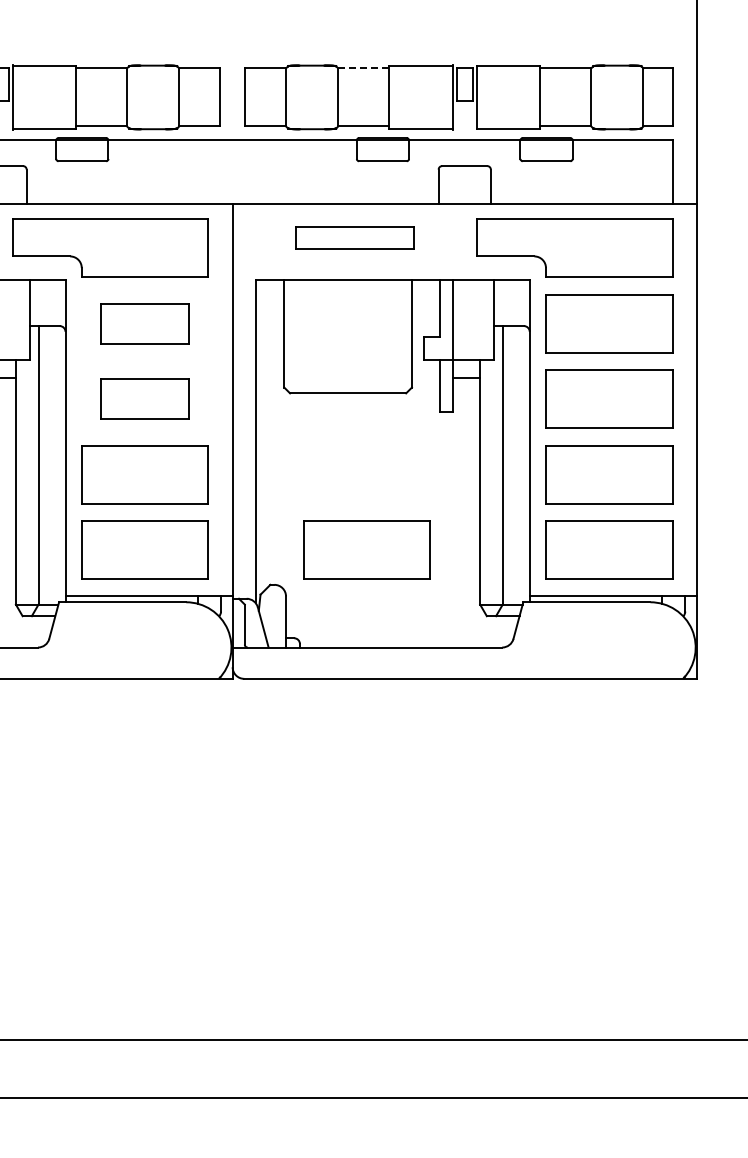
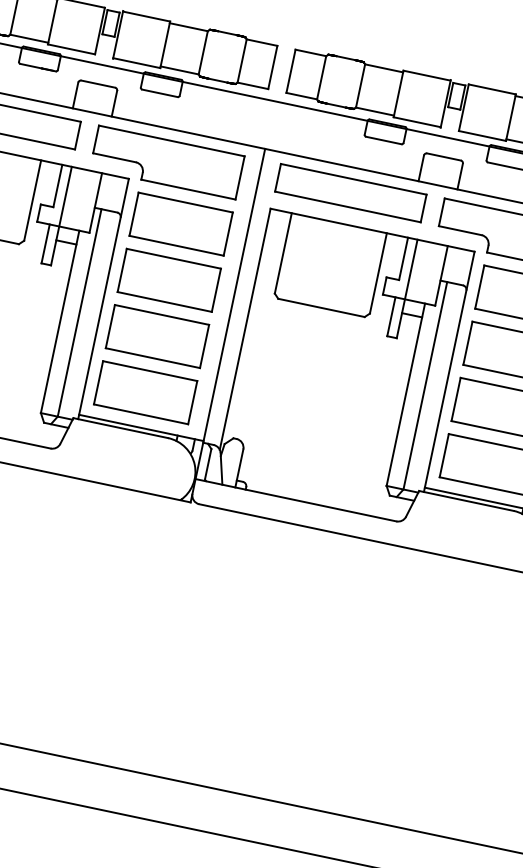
line: (363, 68) -> (383, 68), dashed -> solid
part: (354, 237) -> (350, 192), size x1.67
part: (144, 323) -> (180, 223), size x1.43
part: (144, 398) -> (169, 279), size x1.43
part: (366, 549) -> (310, 427), removed

